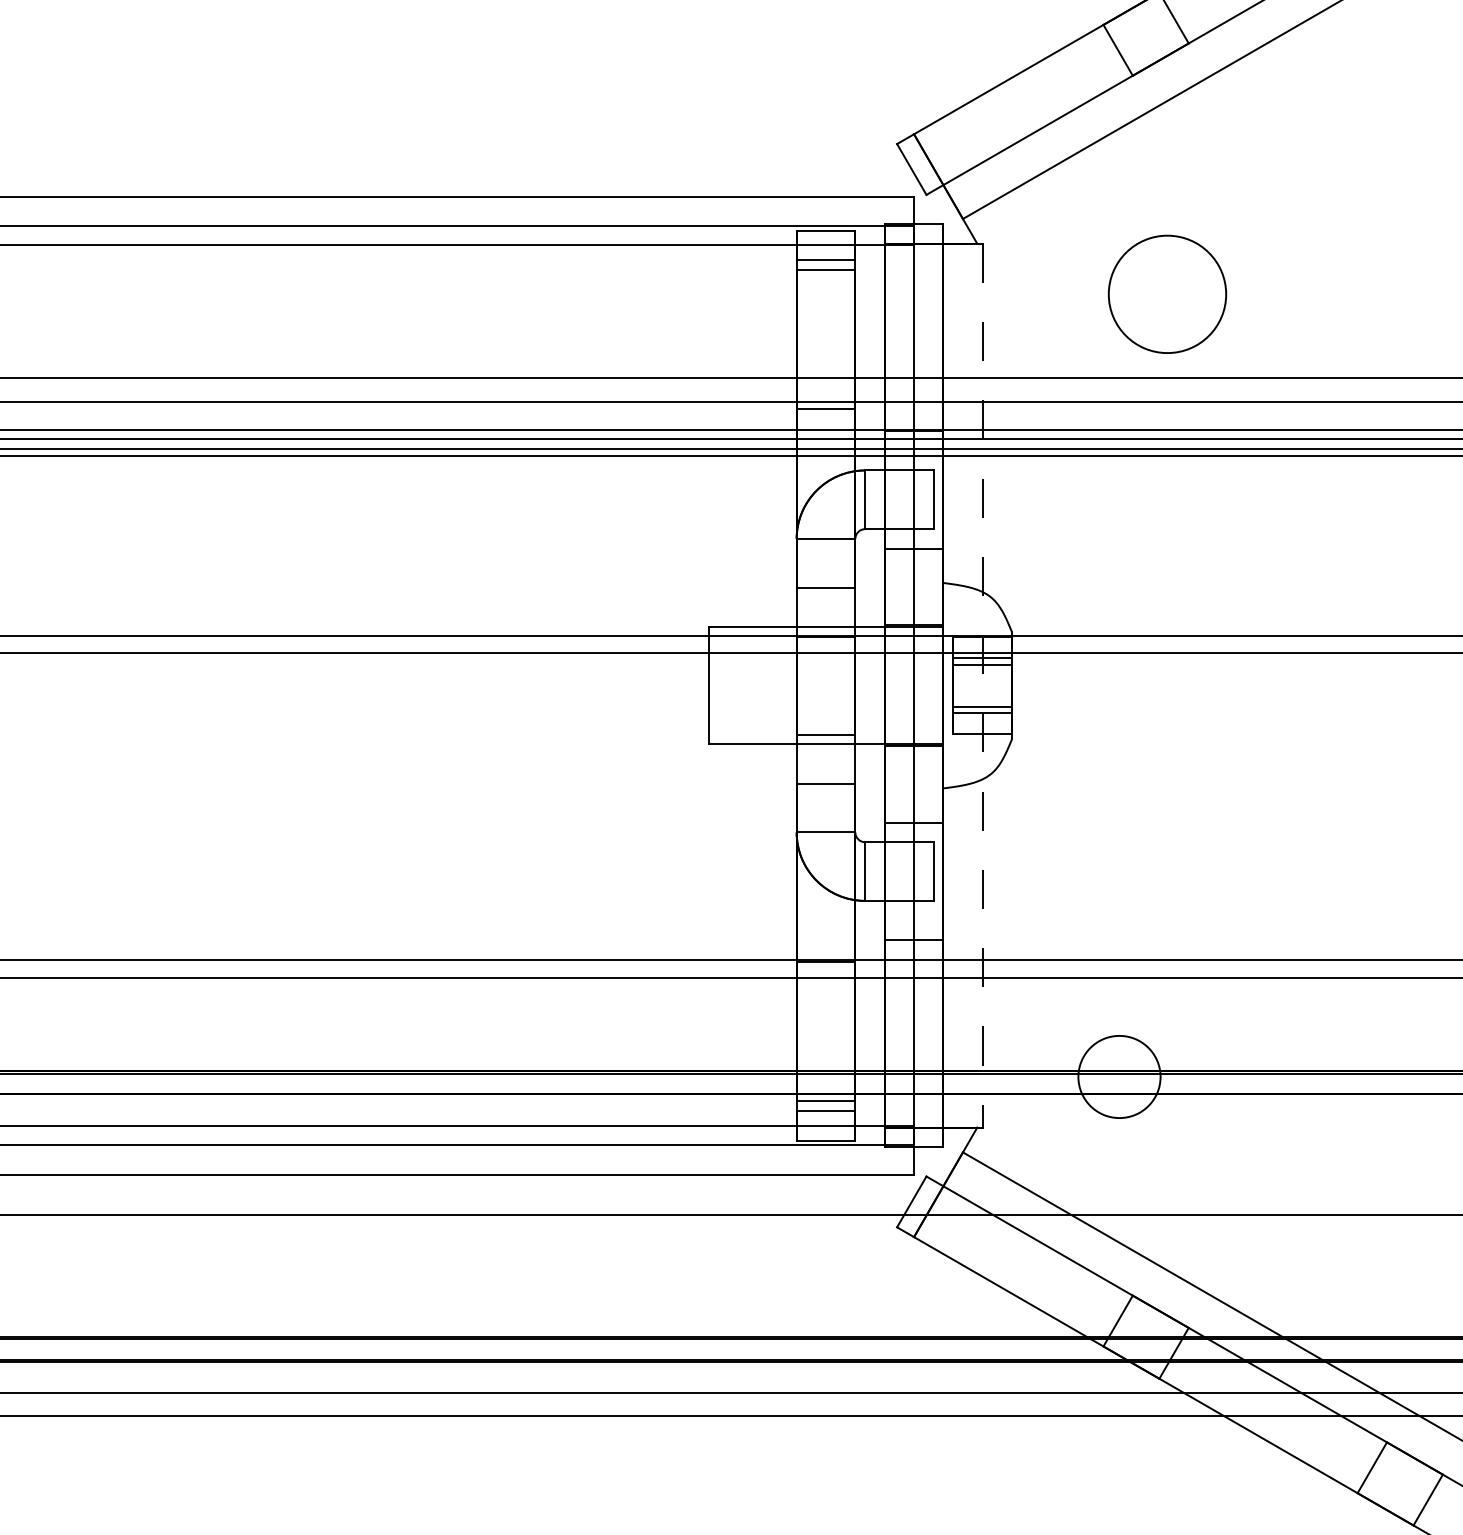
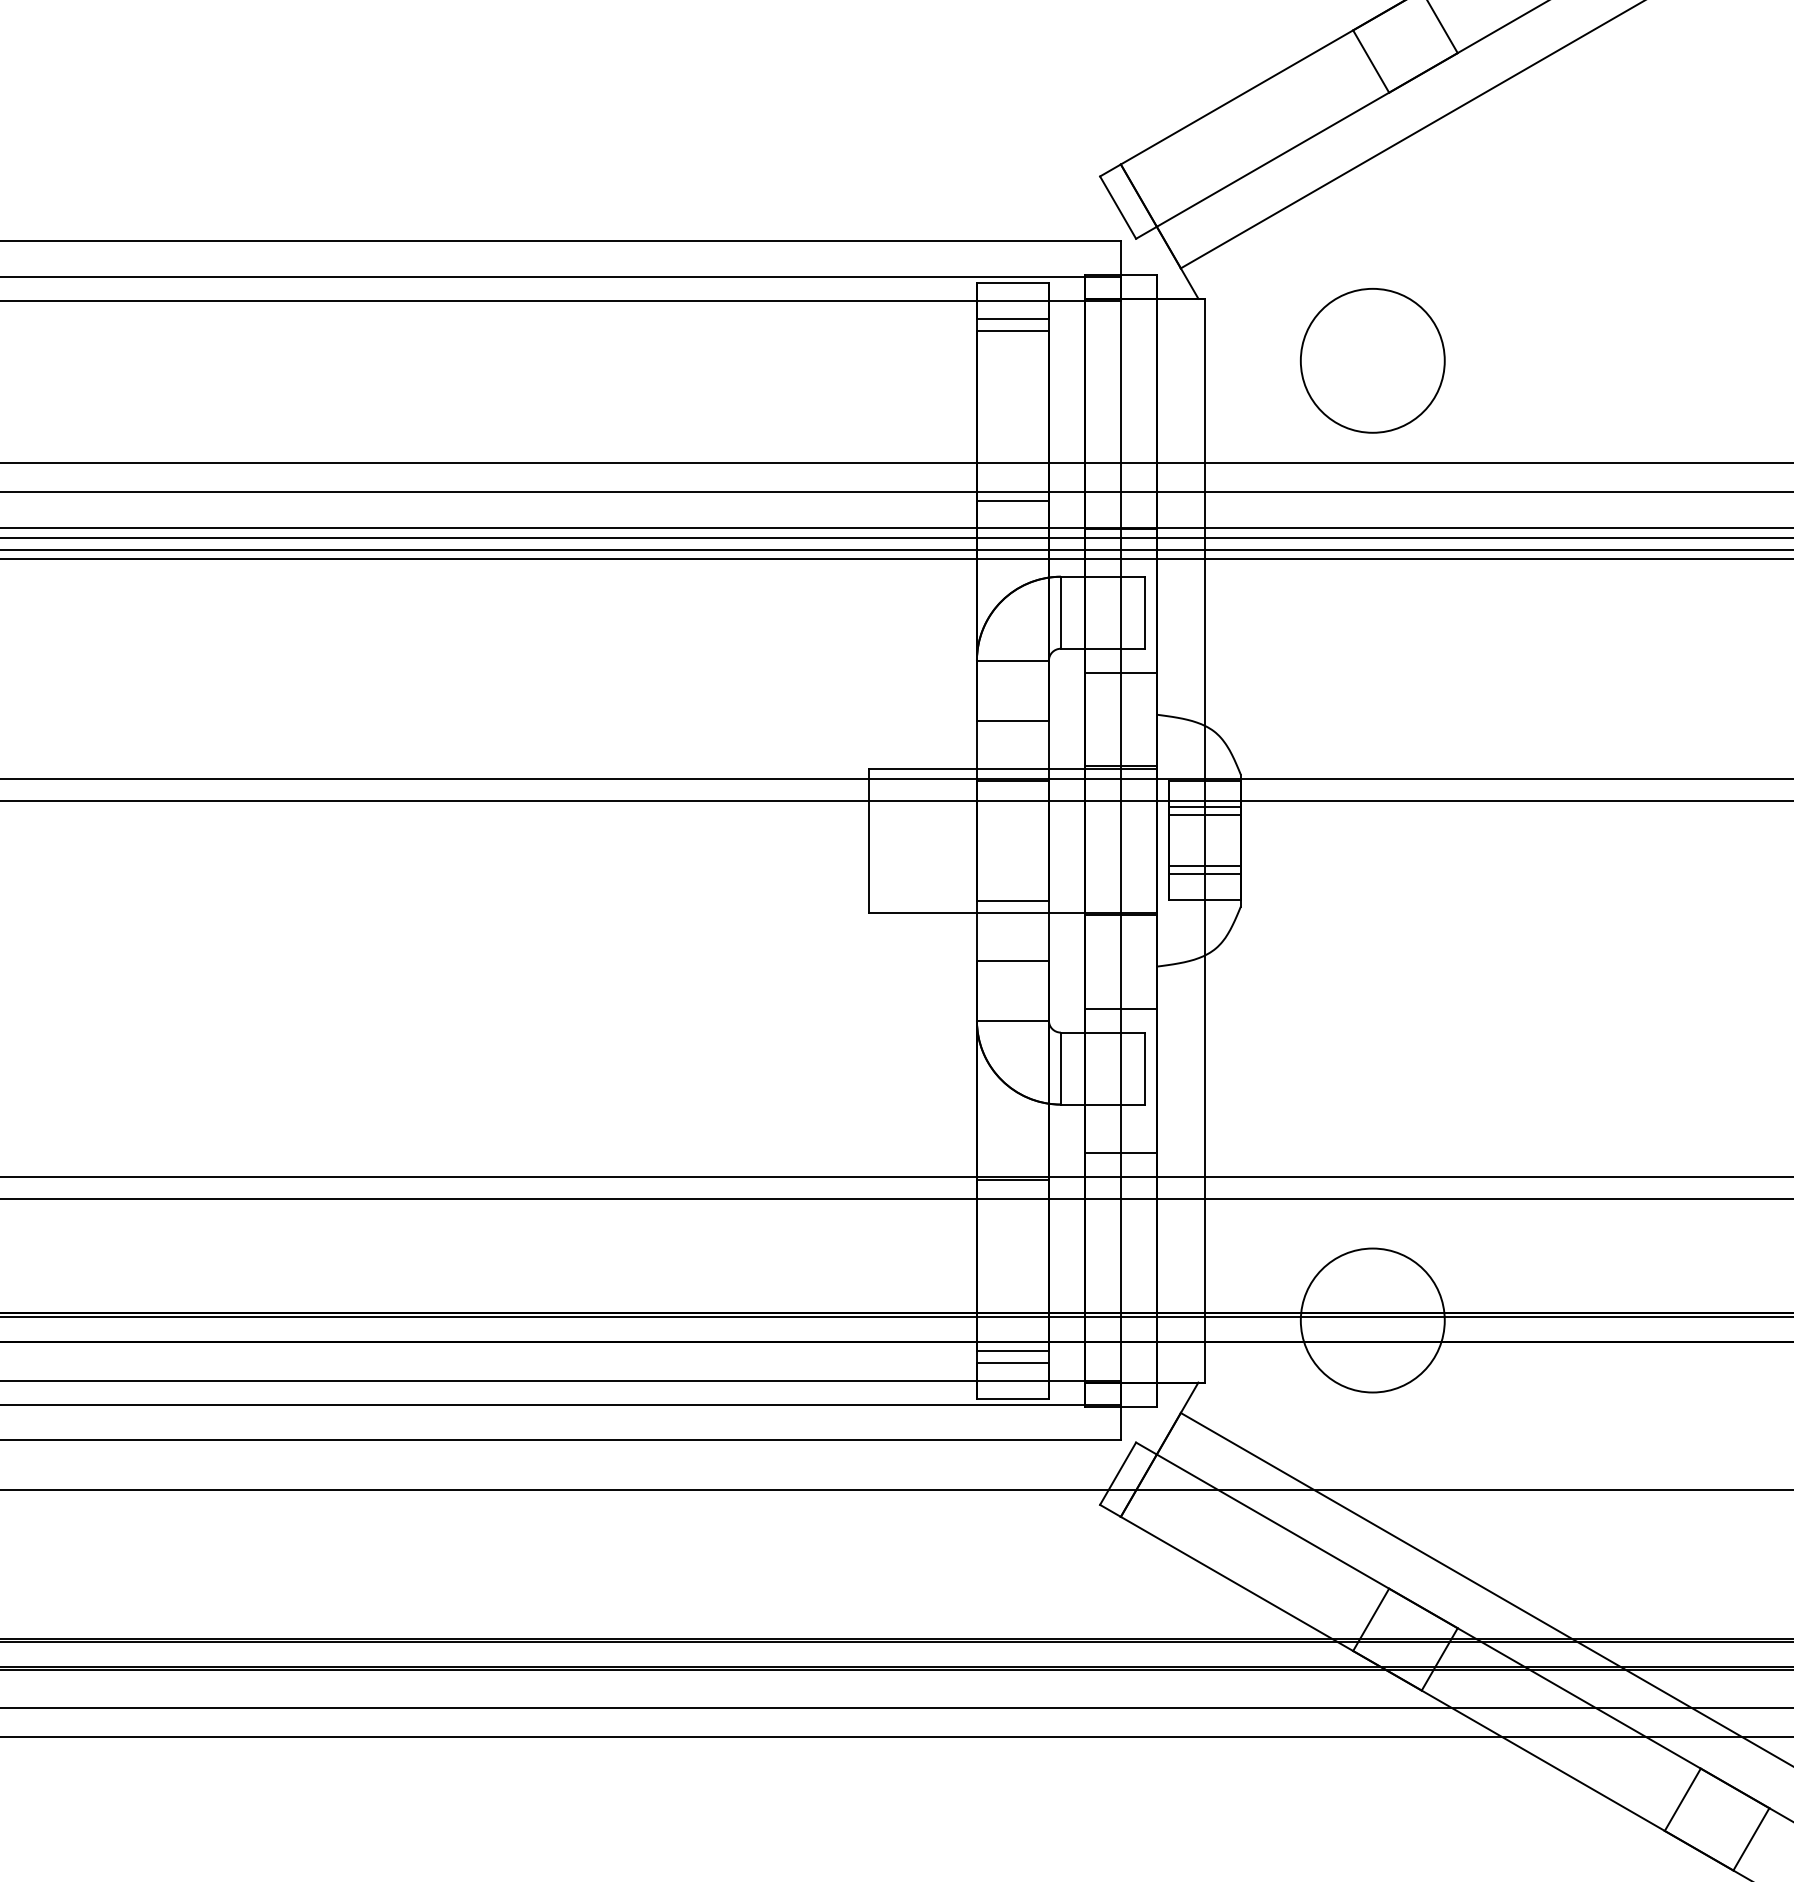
circle: (1167, 293) -> (1372, 359), moved
line: (982, 685) -> (1204, 840), dashed -> solid
circle: (1119, 1076) -> (1372, 1319), size x1.43

